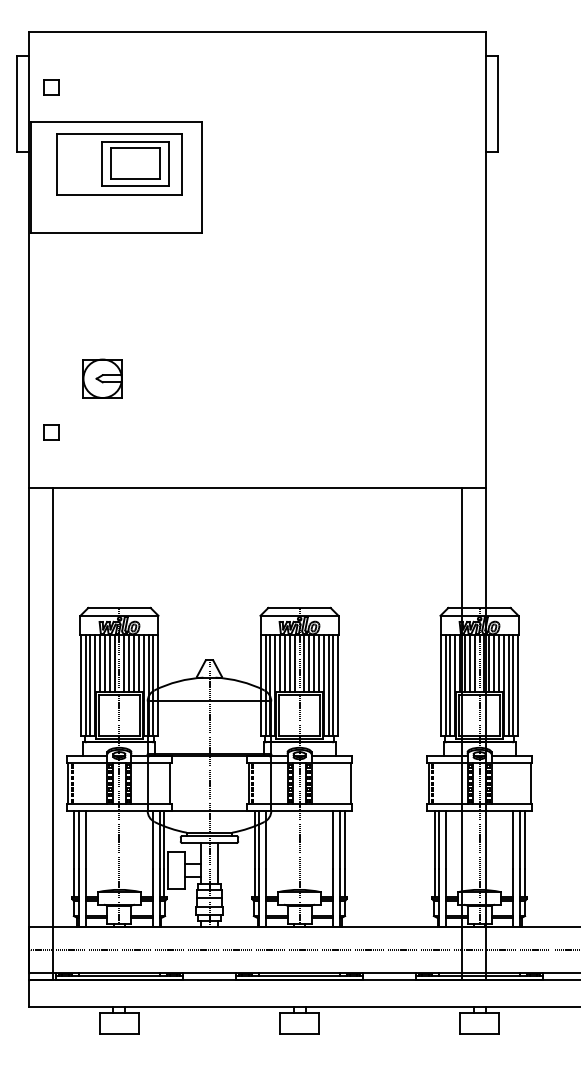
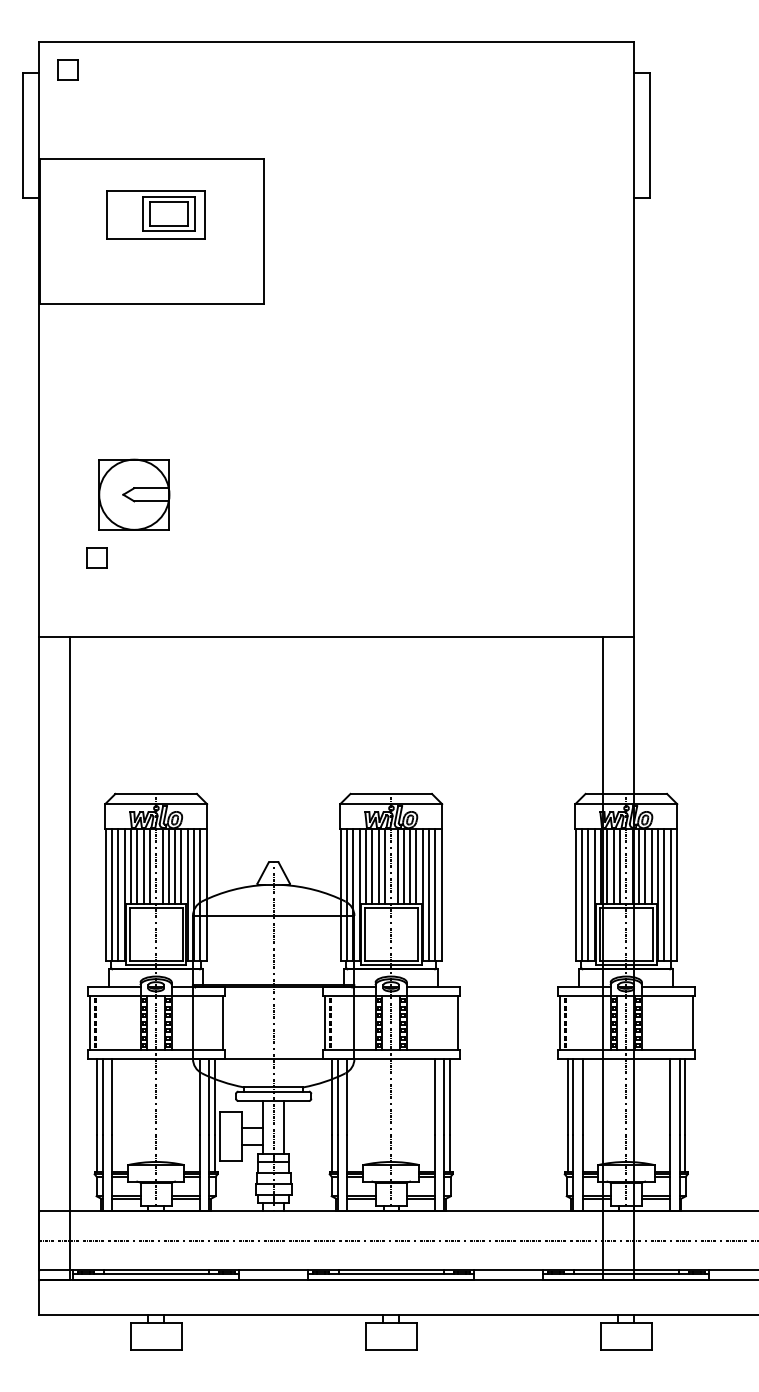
part: (51, 87) -> (67, 69), moved
part: (119, 164) -> (156, 214), size x0.6
part: (102, 378) -> (133, 494), size x1.4
part: (51, 432) -> (96, 558), moved

